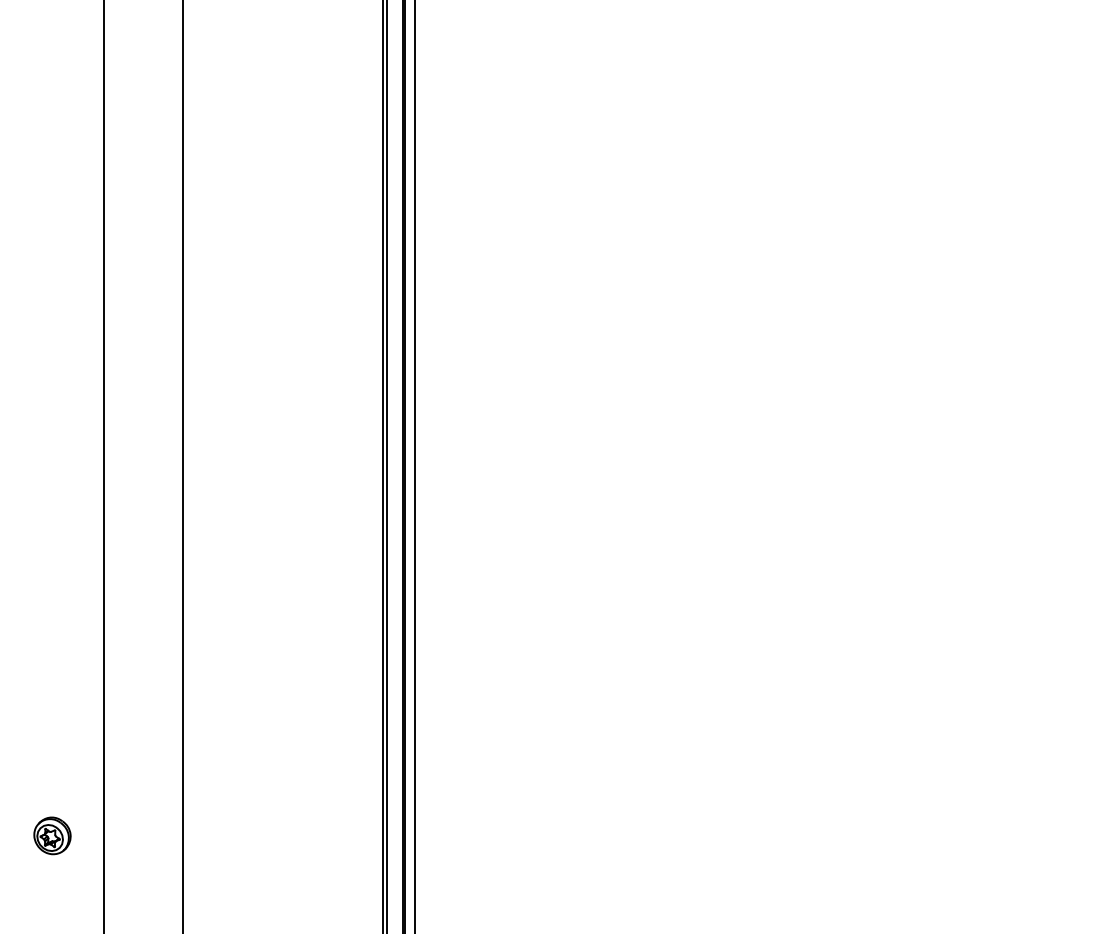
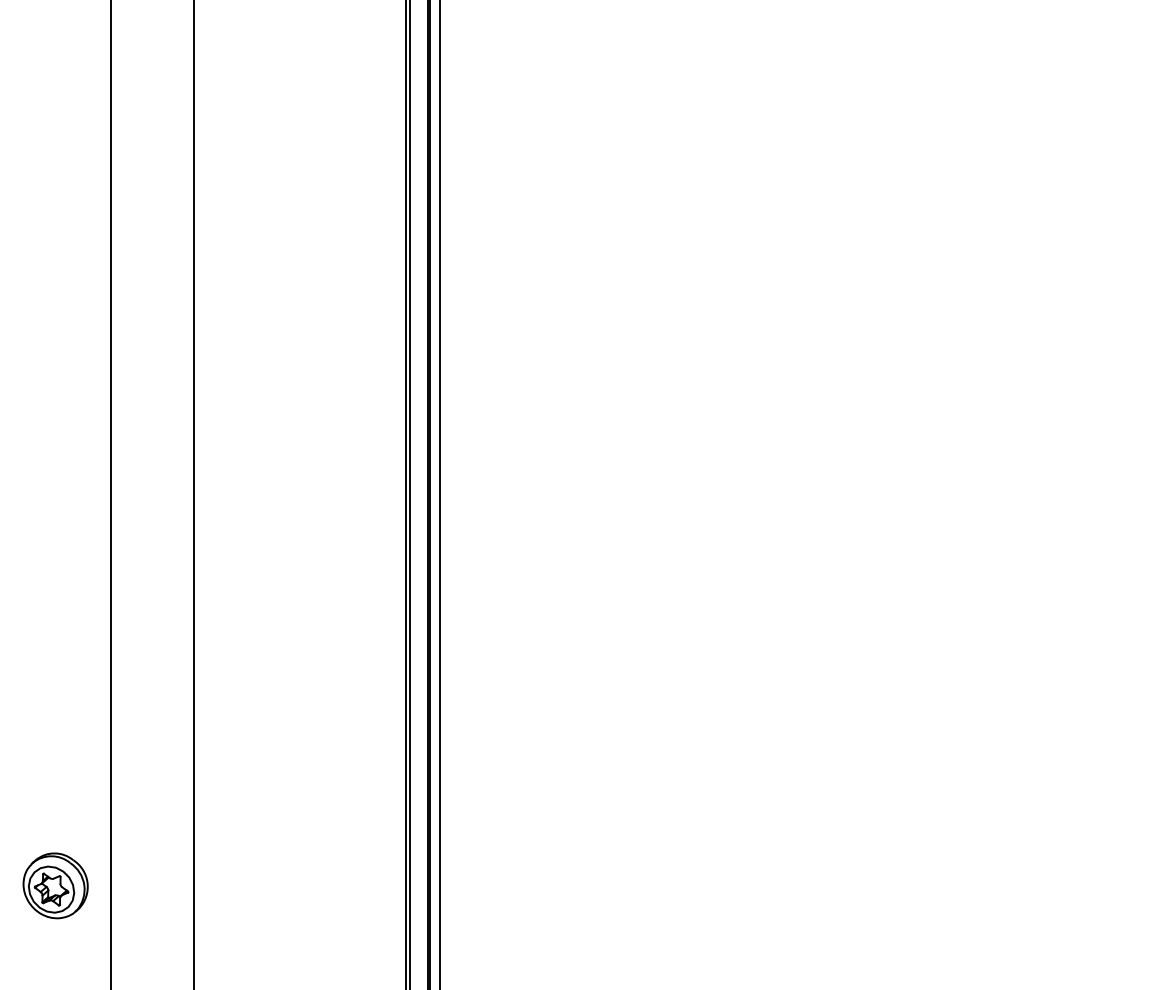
part: (52, 835) -> (55, 885), size x1.67

